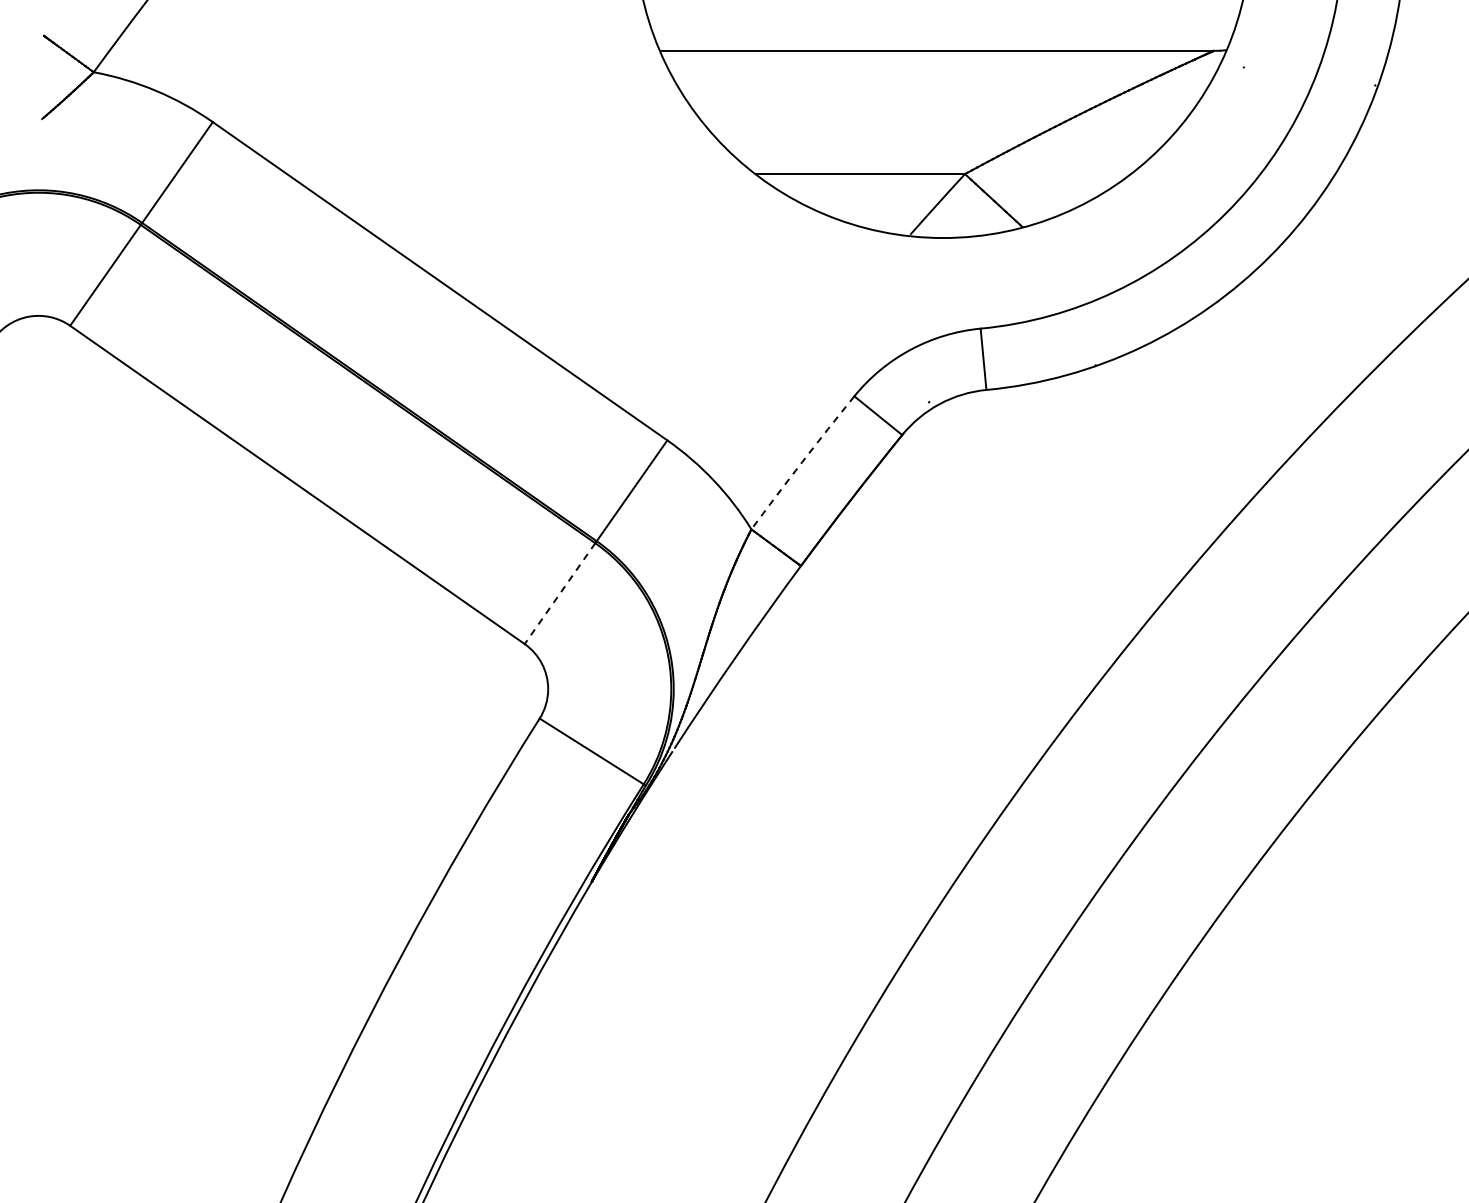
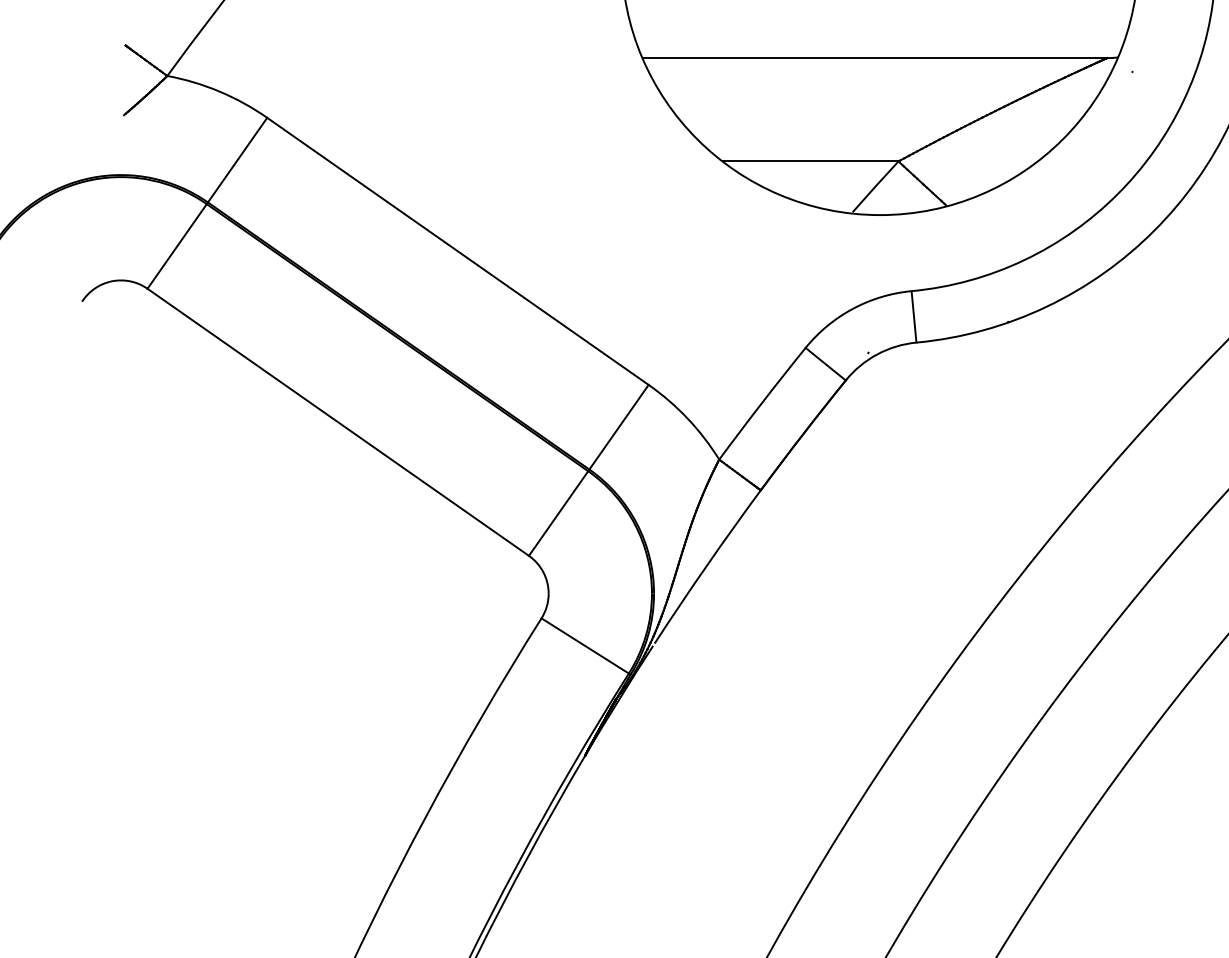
arc: (802, 462) -> (762, 403), dashed -> solid
line: (560, 593) -> (559, 513), dashed -> solid

